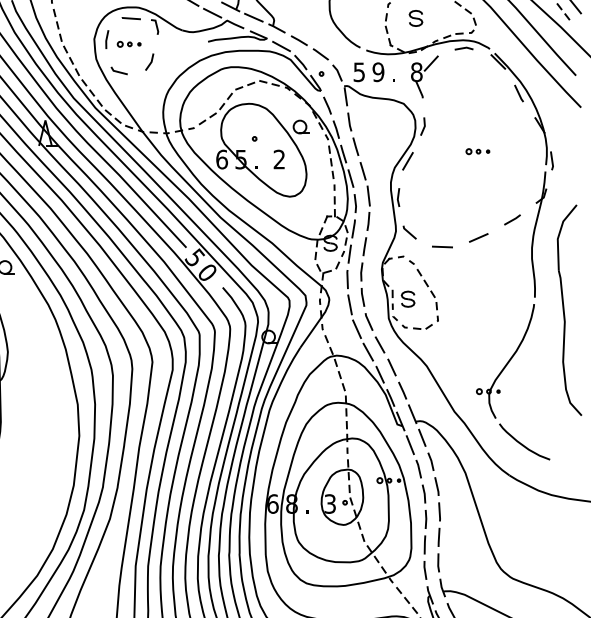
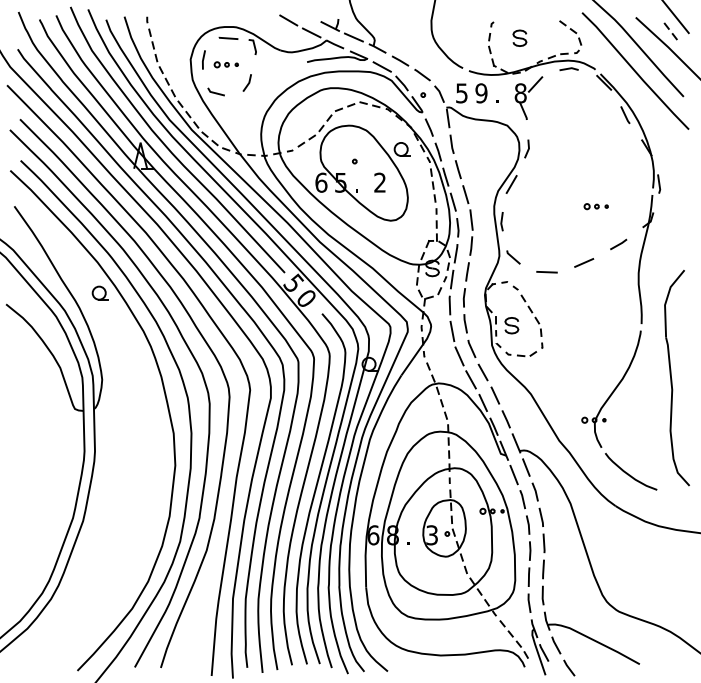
part: (477, 151) -> (595, 206), moved
part: (568, 309) -> (676, 377), moved

